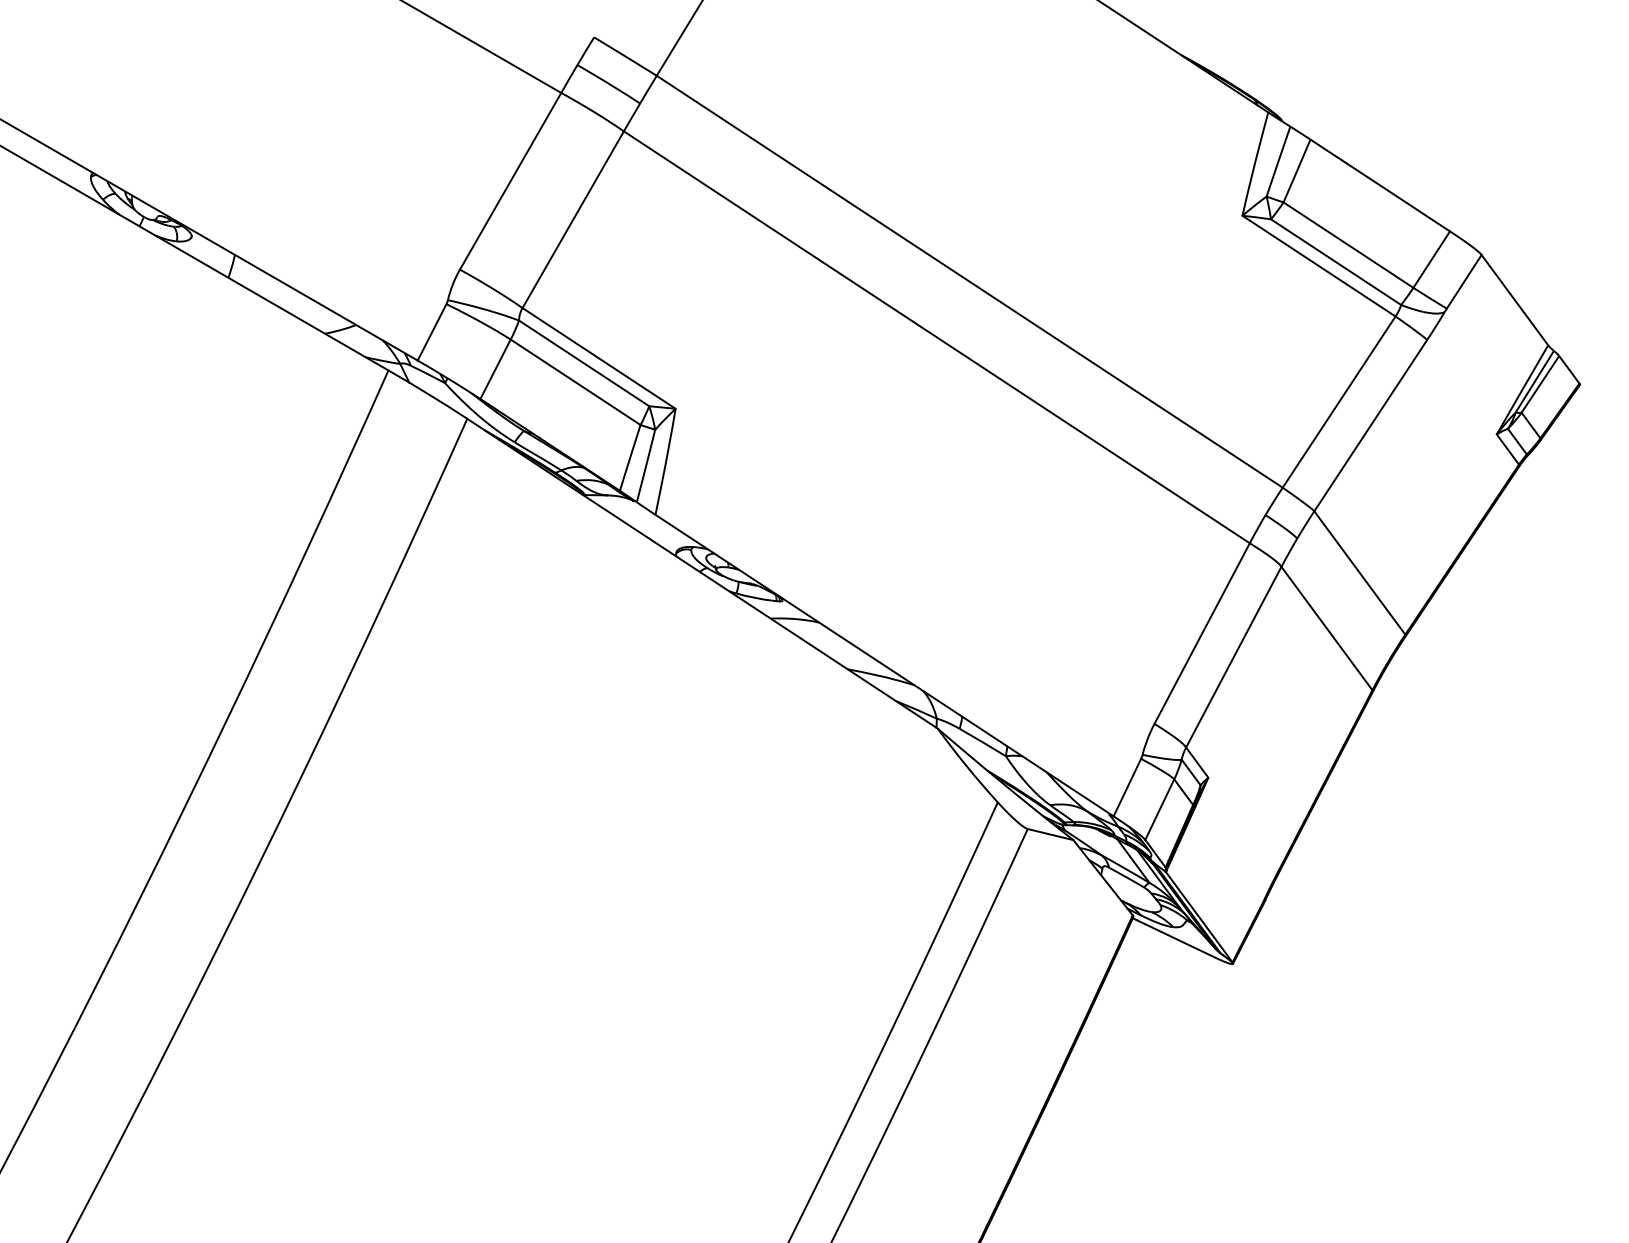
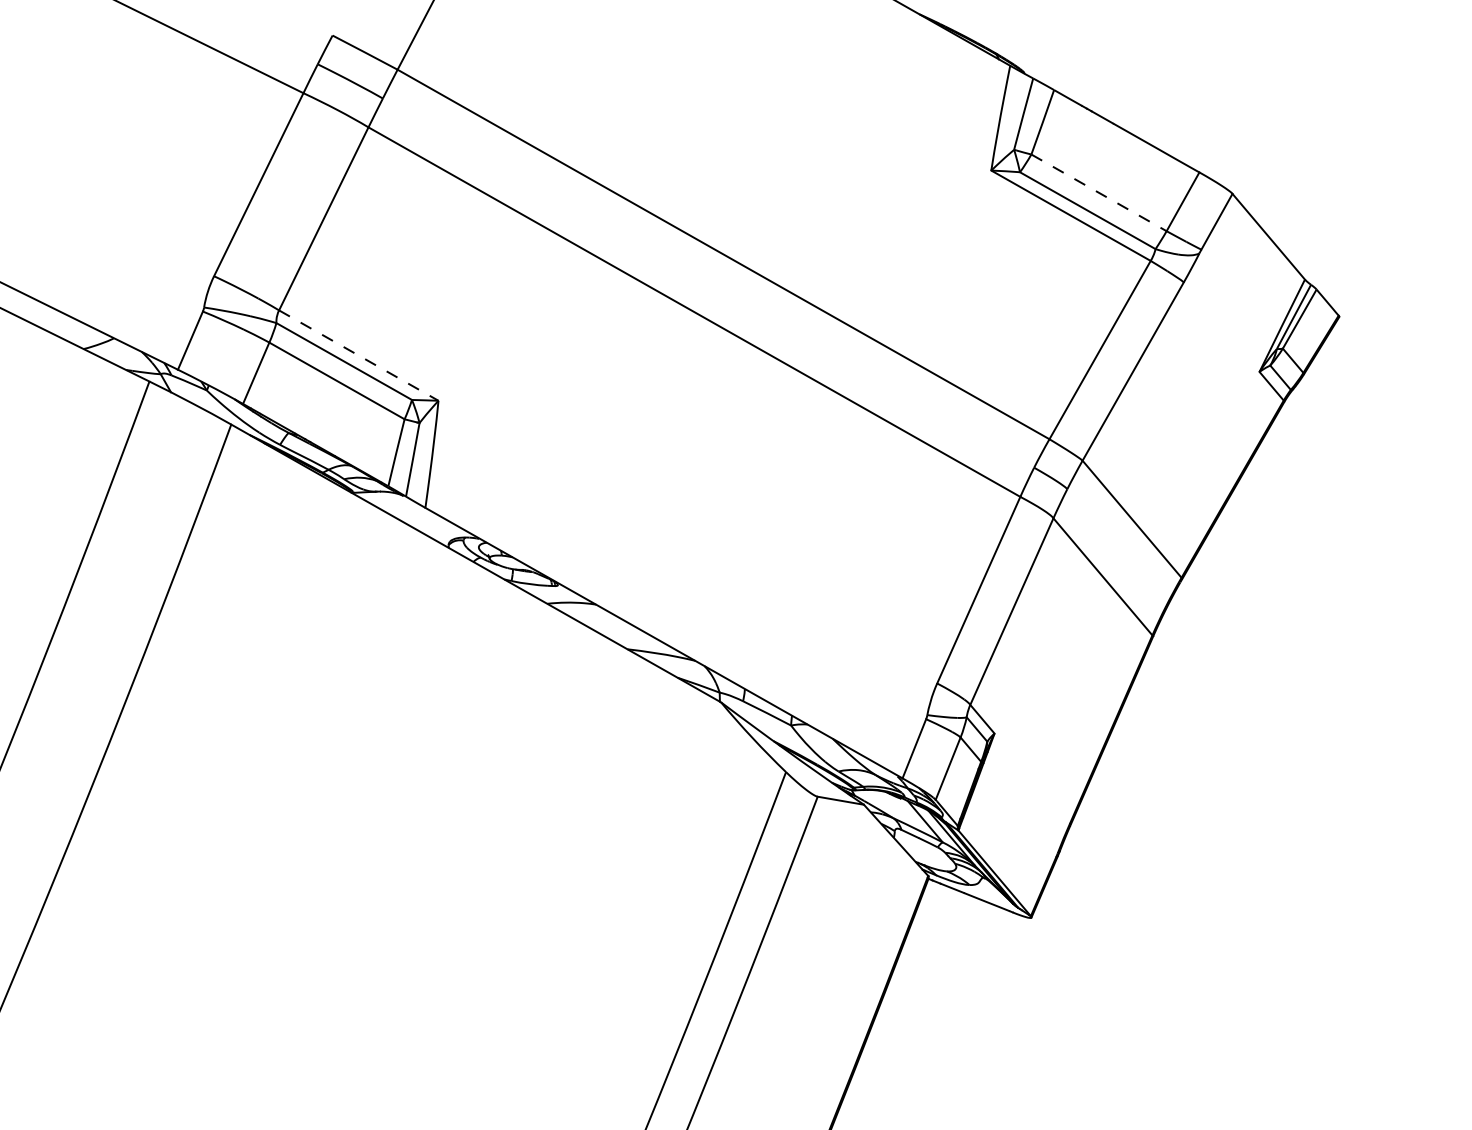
line: (1348, 245) -> (1099, 193), solid -> dashed
line: (599, 358) -> (359, 355), solid -> dashed

